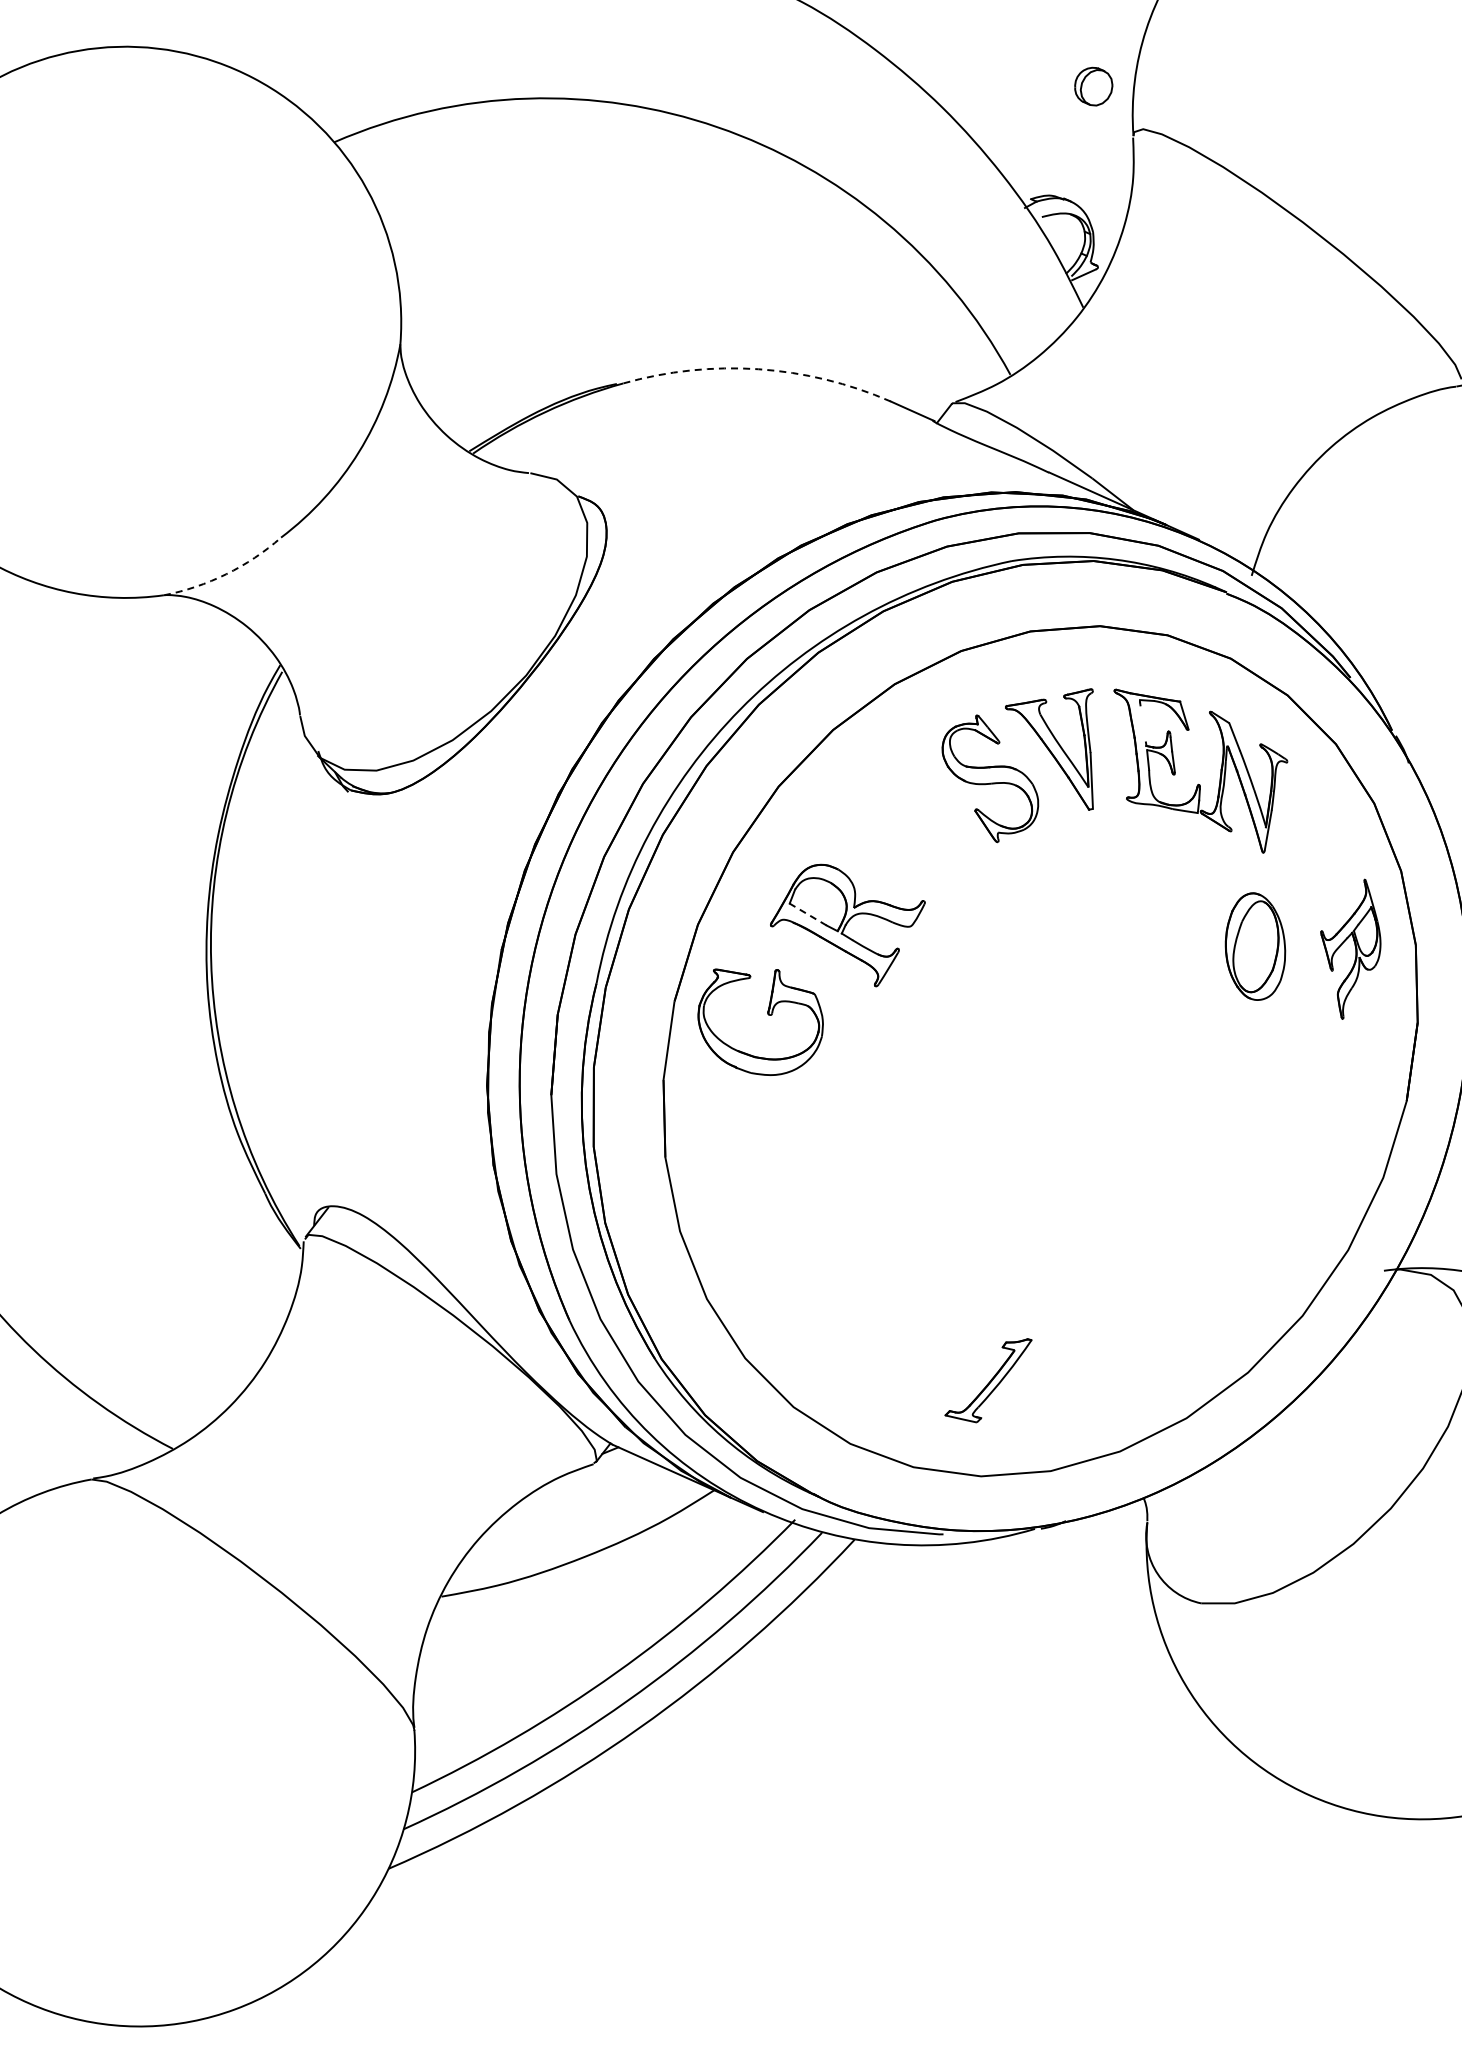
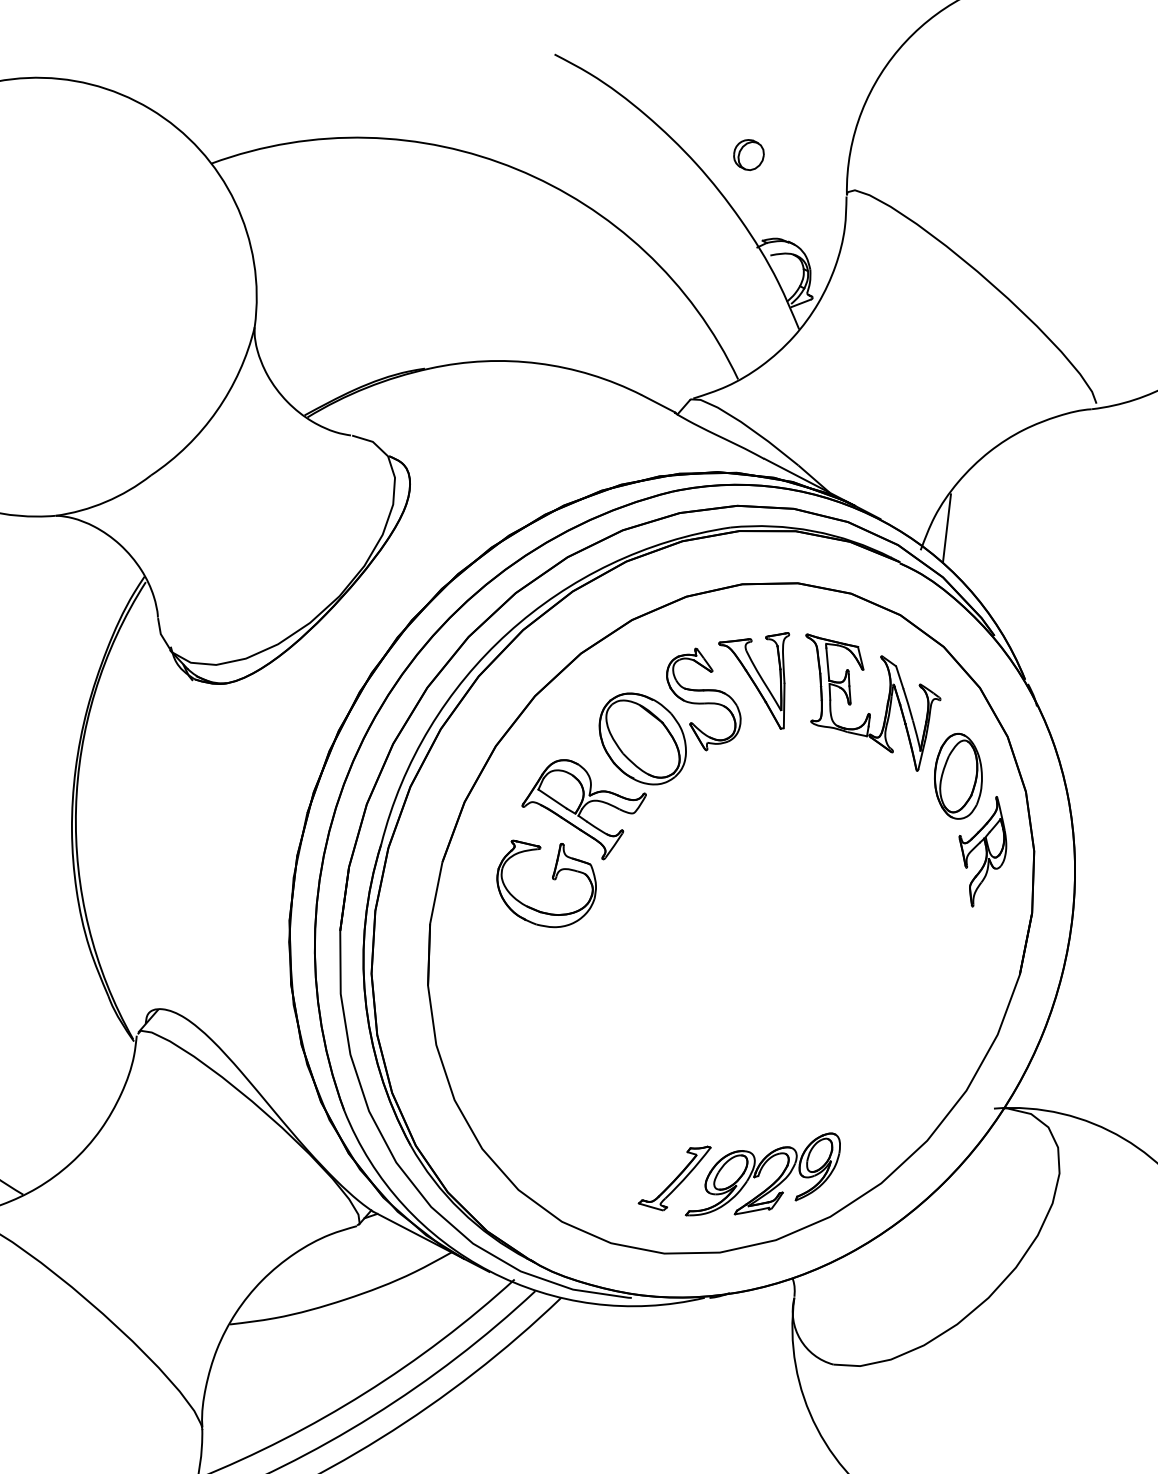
part: (1093, 86) -> (748, 154), moved
arc: (758, 369) -> (538, 363), dashed -> solid
line: (1282, 546) -> (946, 528), added
arc: (226, 574) -> (105, 502), dashed -> solid
line: (1142, 723) -> (827, 662), added
part: (916, 832) -> (642, 738), added
line: (807, 914) -> (552, 799), dashed -> solid
part: (1255, 946) -> (958, 776), moved
part: (767, 1014) -> (552, 878), moved
part: (1099, 1369) -> (763, 1174), added

